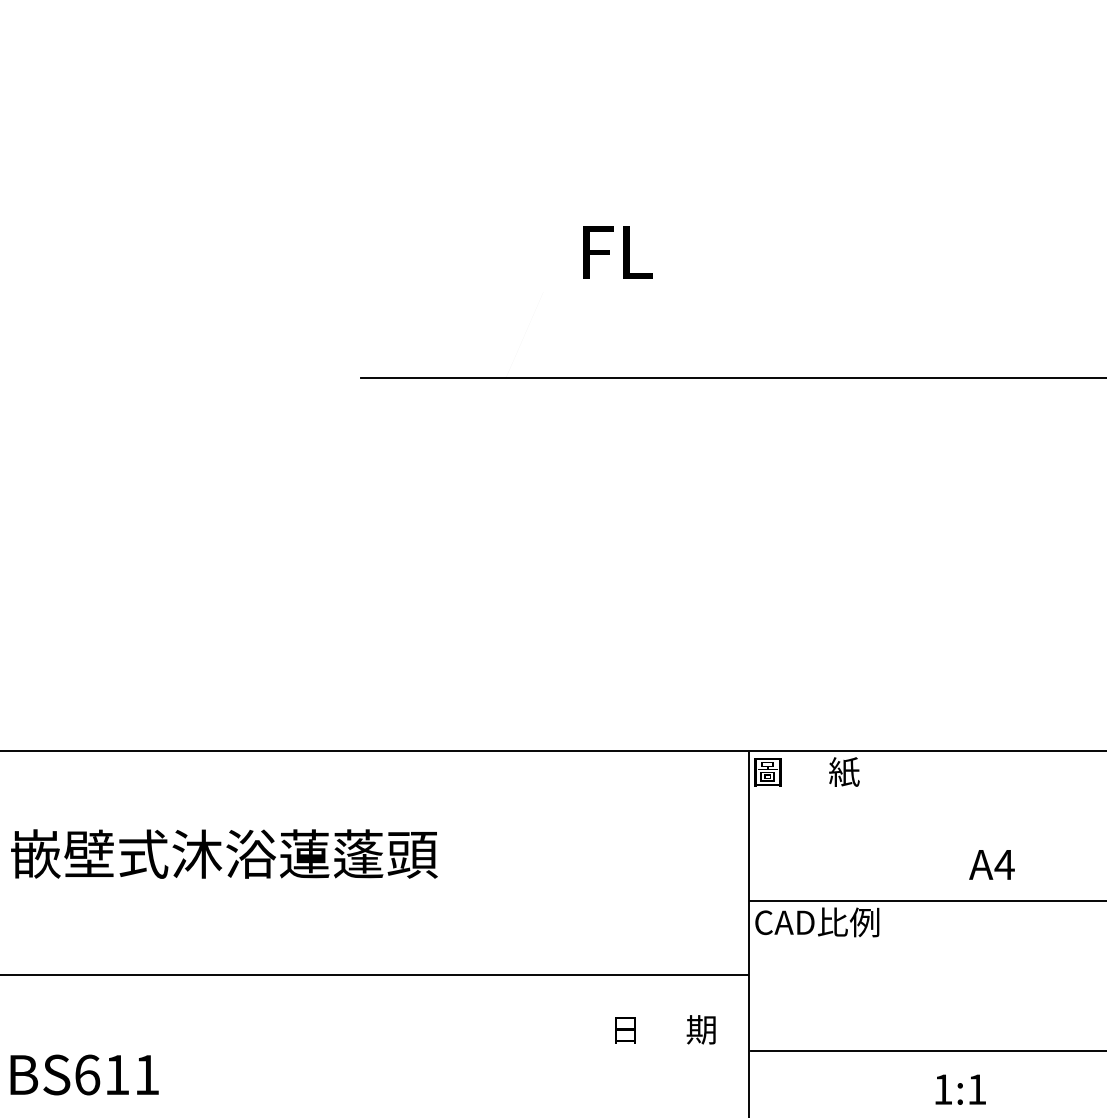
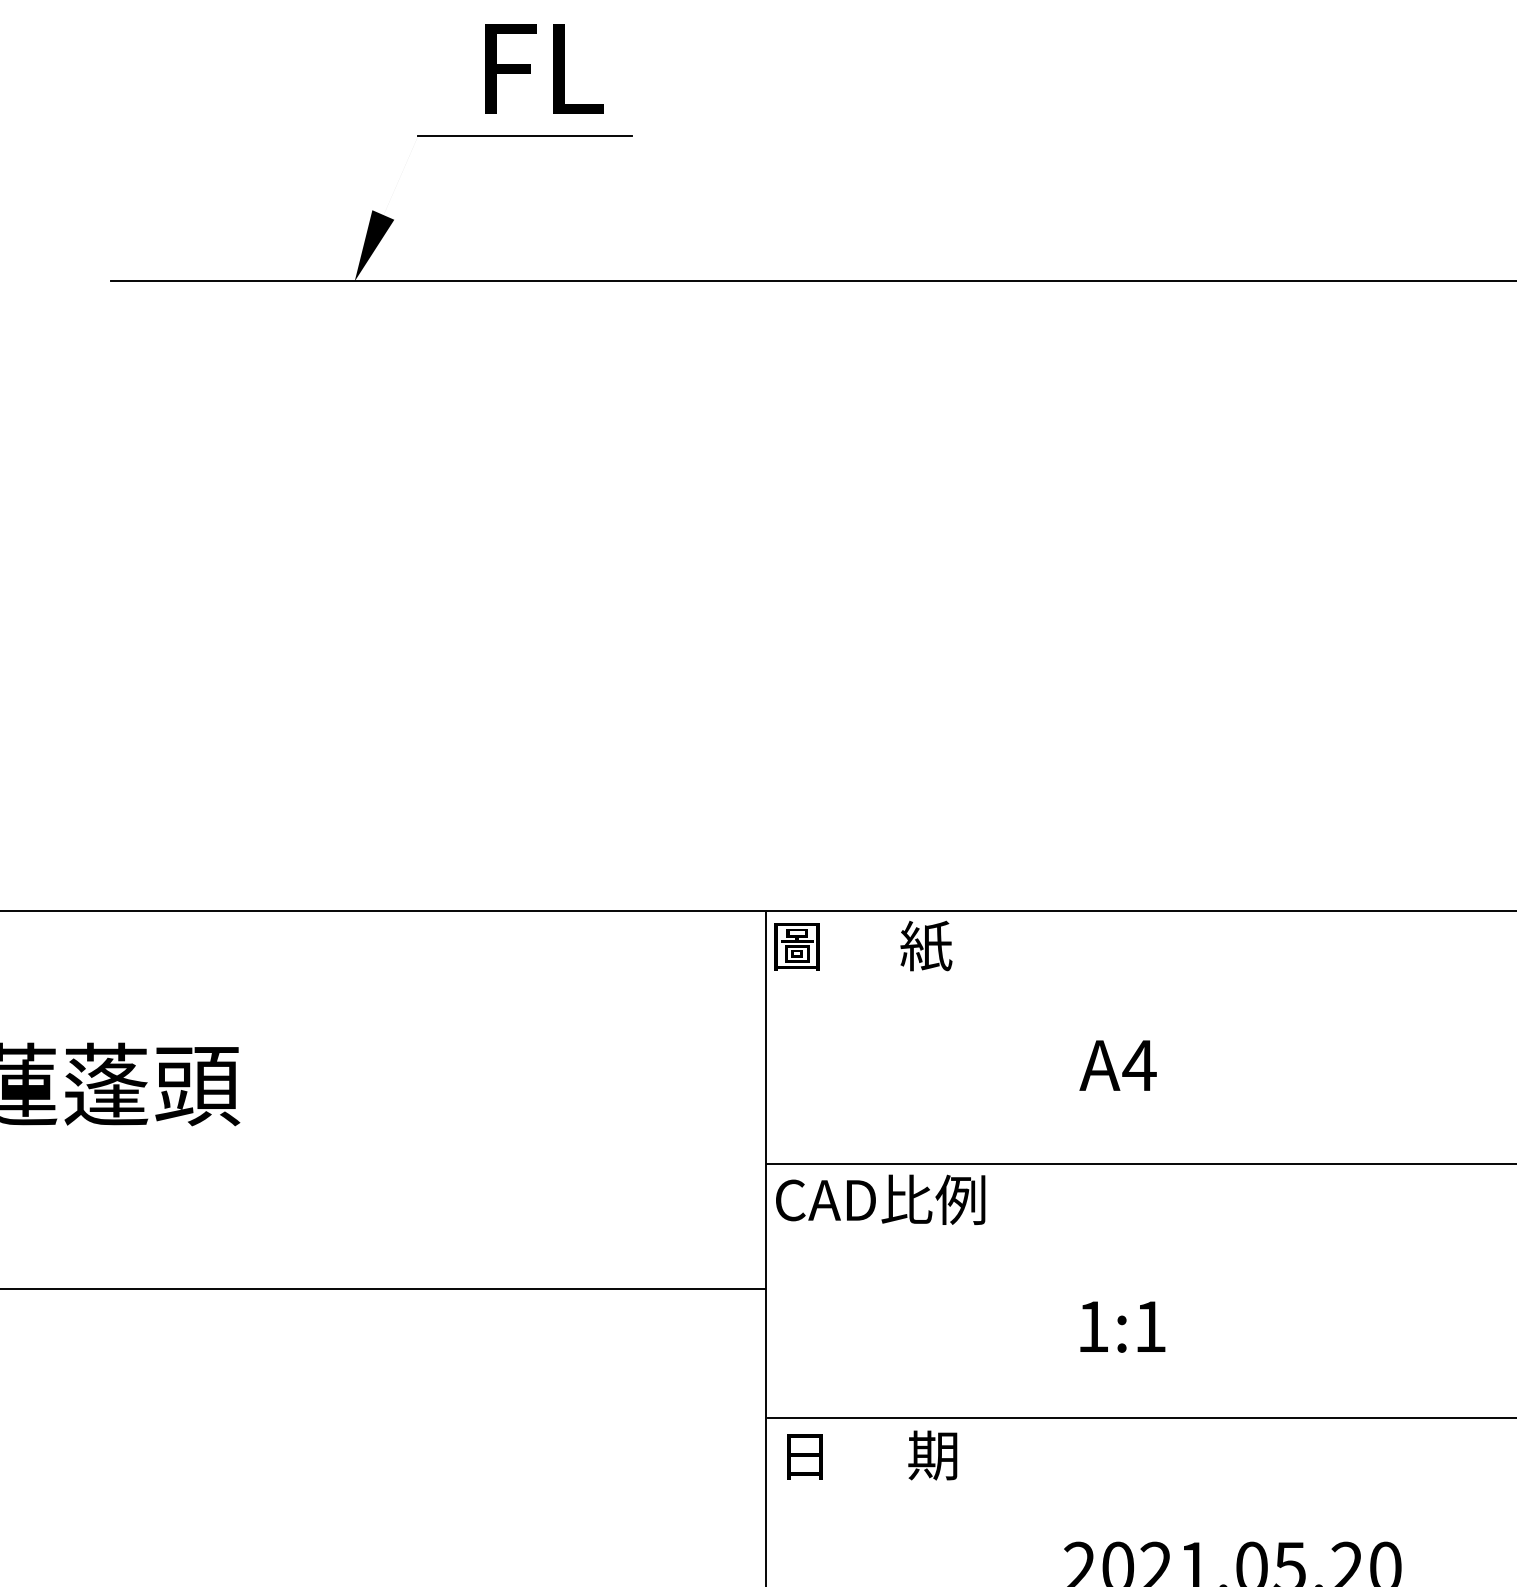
line: (606, 292) -> (524, 136), added
fill: (517, 357) -> (374, 246), added
text: (991, 864) -> (1117, 1064), moved
text: (665, 1029) -> (872, 1454), moved
text: (960, 1089) -> (1122, 1326), moved

